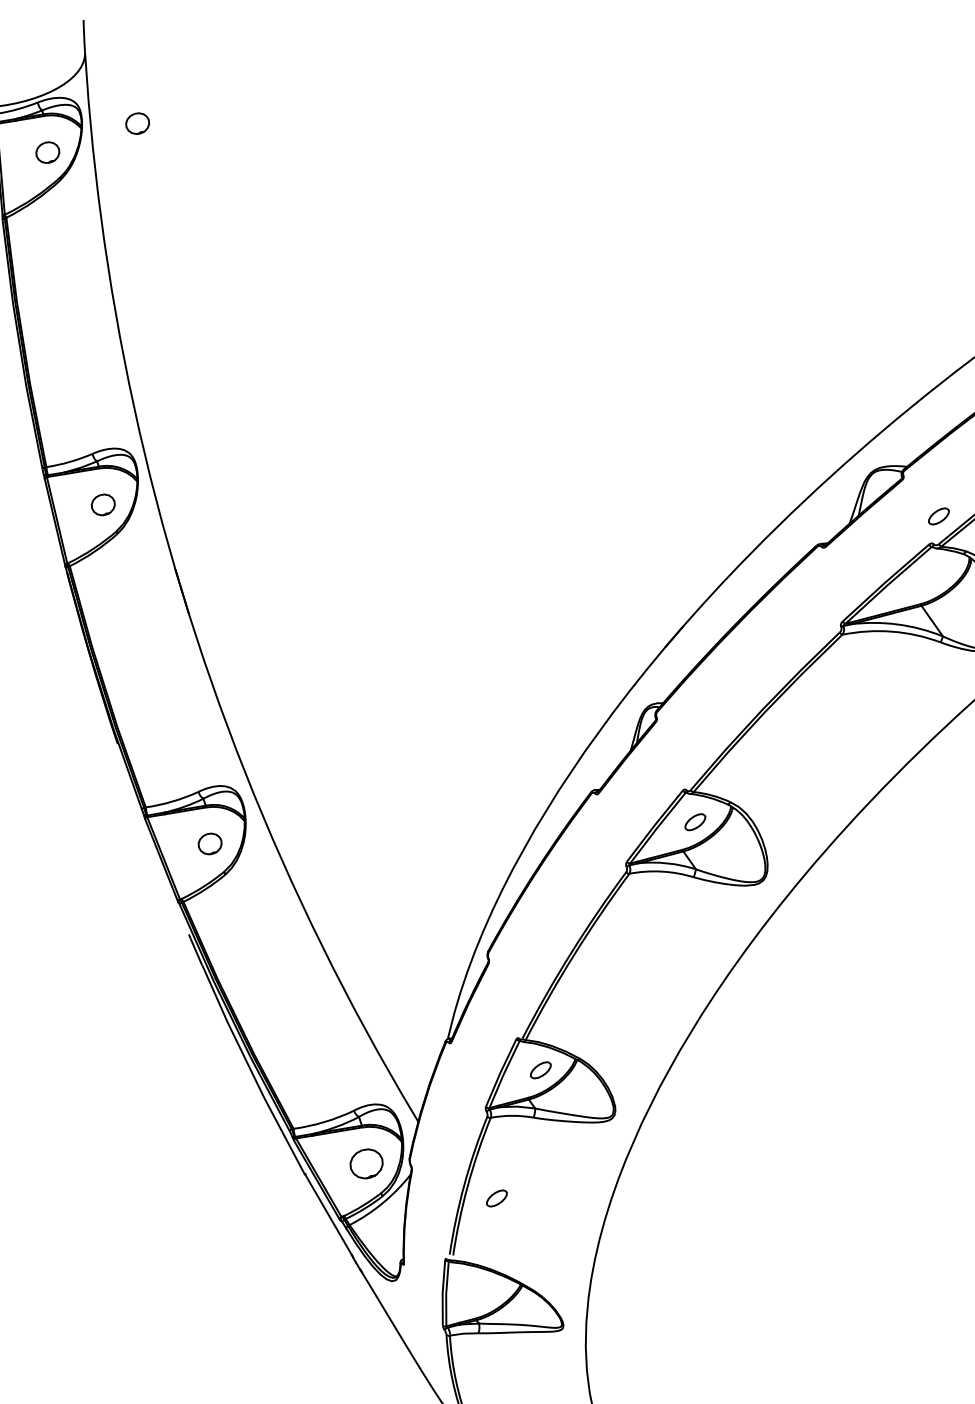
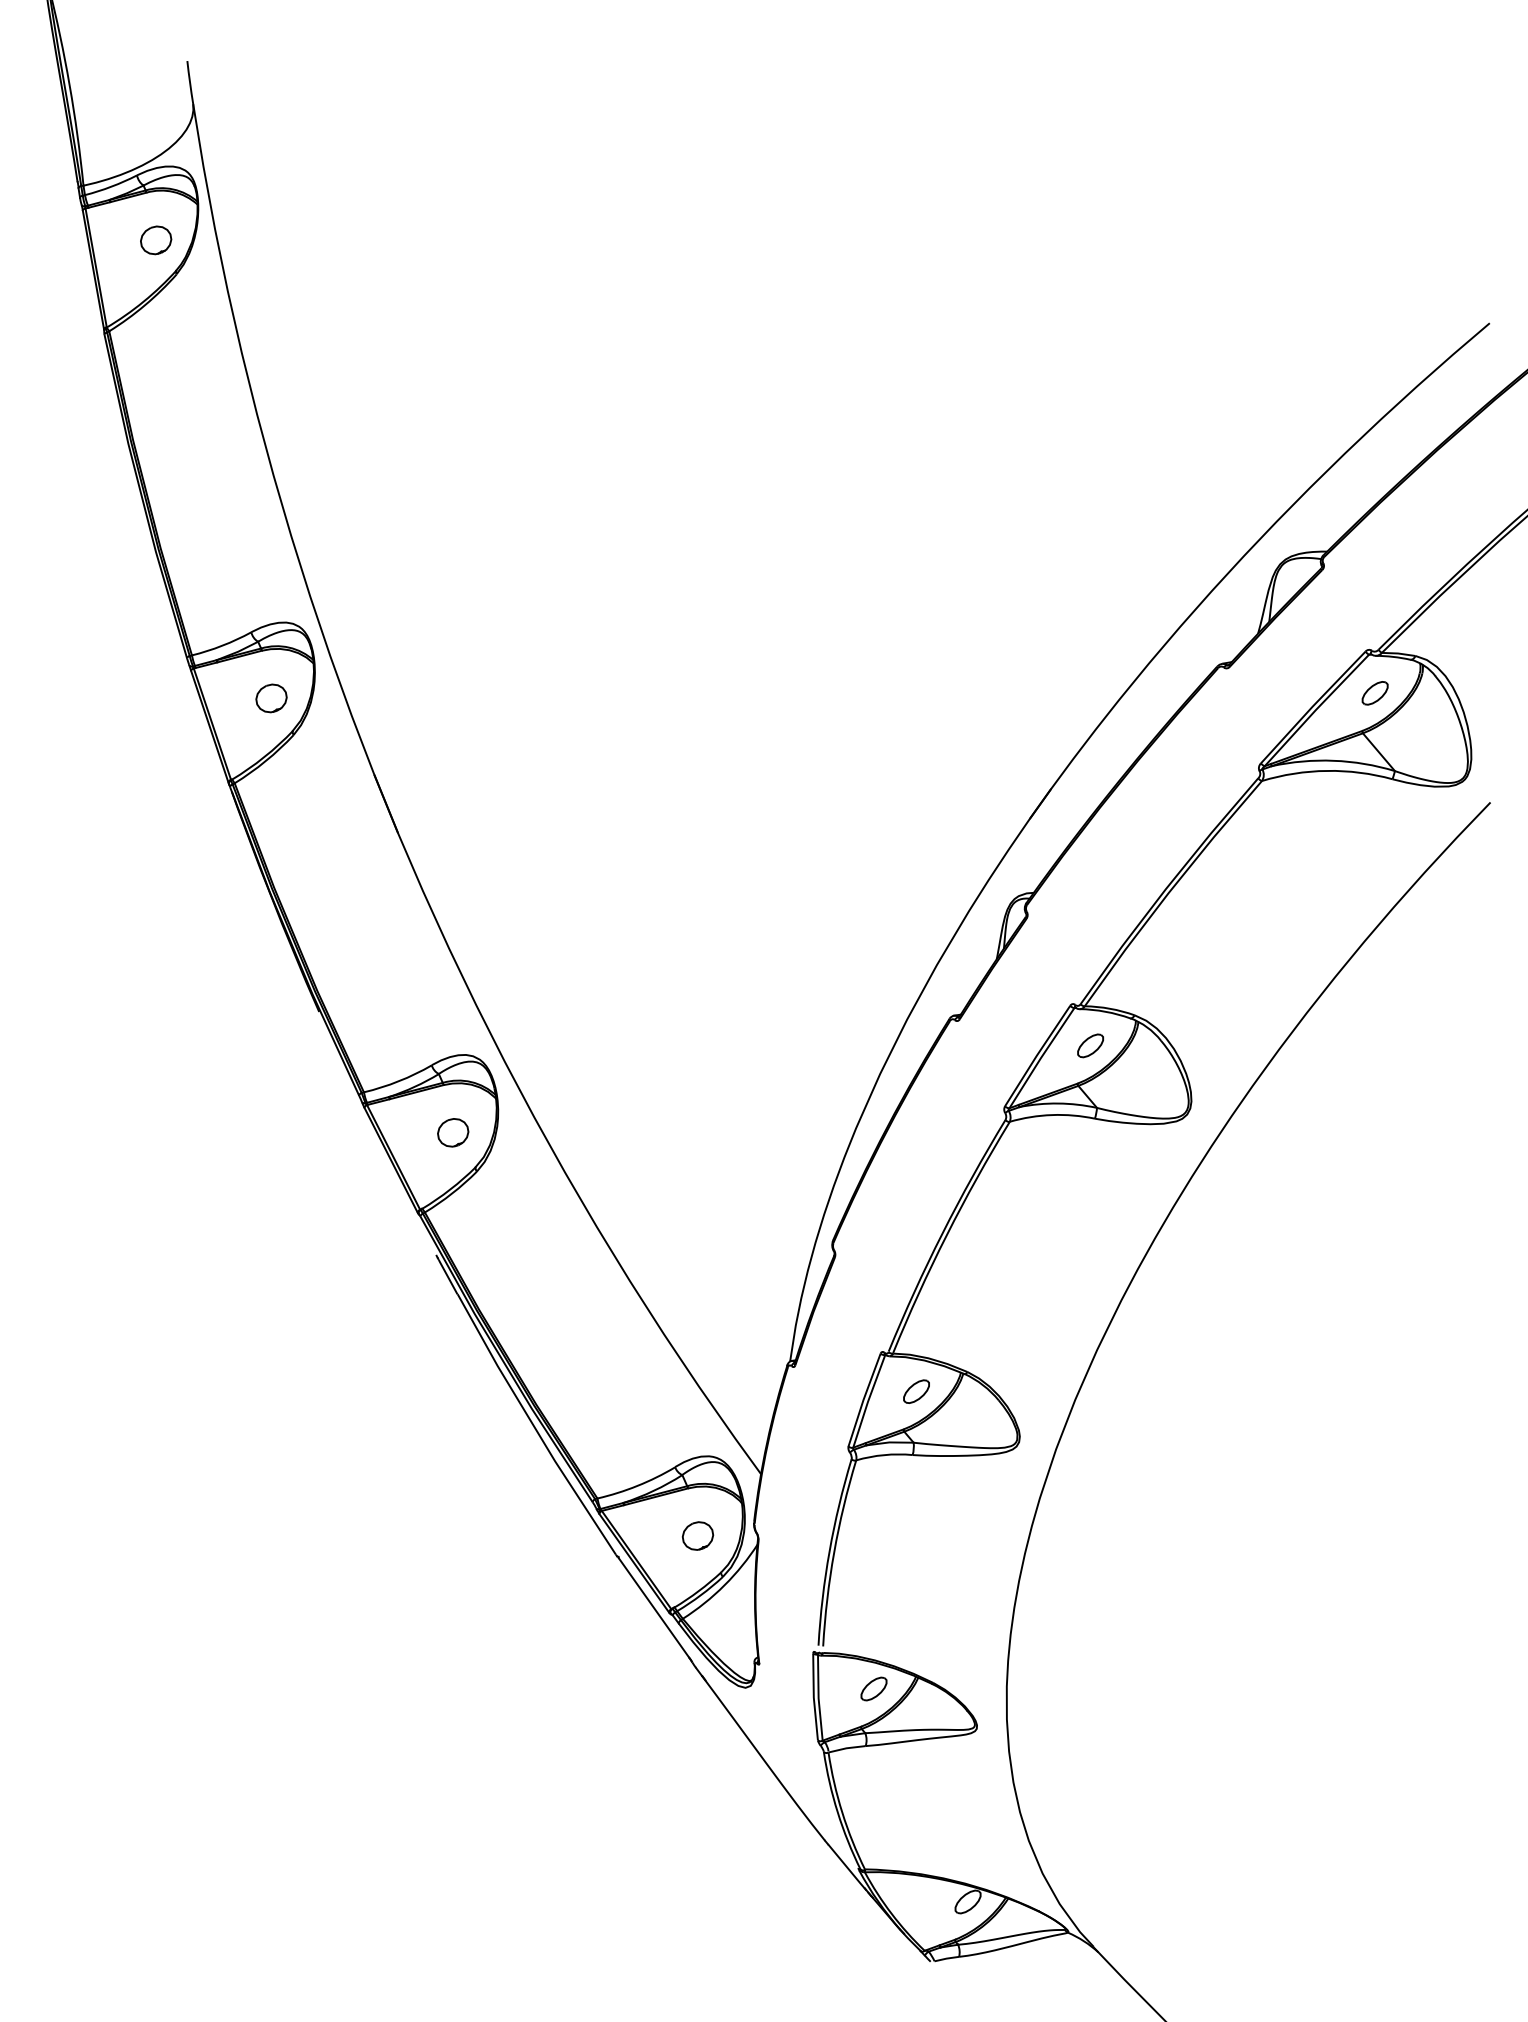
part: (137, 123) -> (271, 191), removed
part: (938, 516) -> (1374, 693), moved
part: (366, 1163) -> (697, 1535), size x0.71
part: (496, 1198) -> (873, 1688), moved

